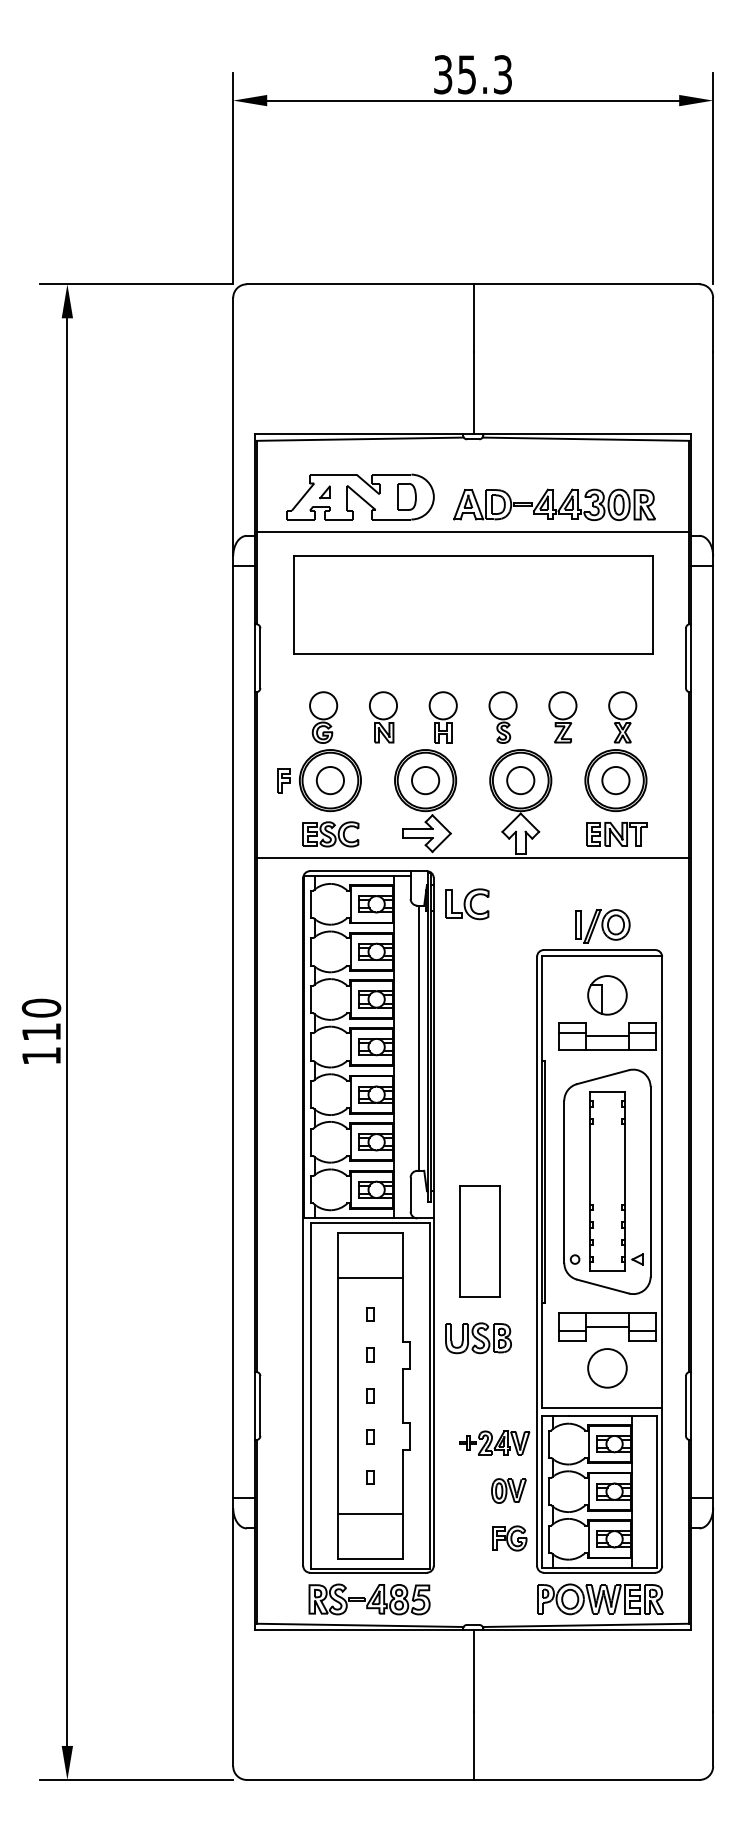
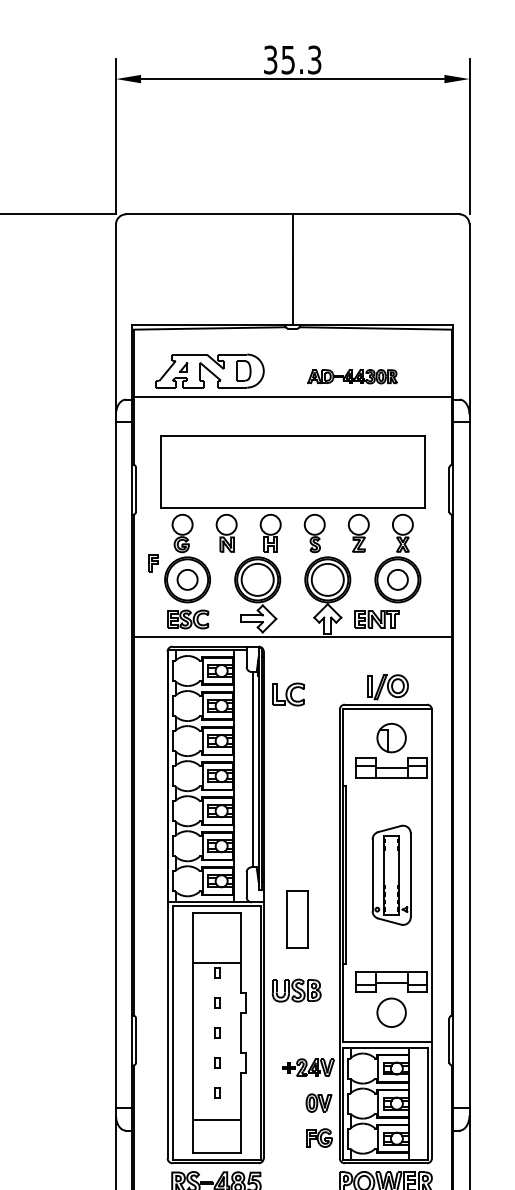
part: (554, 504) -> (352, 376), size x0.6
part: (473, 604) -> (292, 471), moved
part: (283, 780) -> (153, 562), moved
circle: (425, 780) -> (257, 579), size x1.6
circle: (520, 780) -> (327, 579), size x1.6
part: (616, 834) -> (376, 619), moved
part: (467, 904) -> (288, 694), moved
part: (607, 1181) -> (391, 875), size x0.6
part: (479, 1241) -> (297, 919), size x0.7
line: (370, 1277) -> (217, 962), moved

